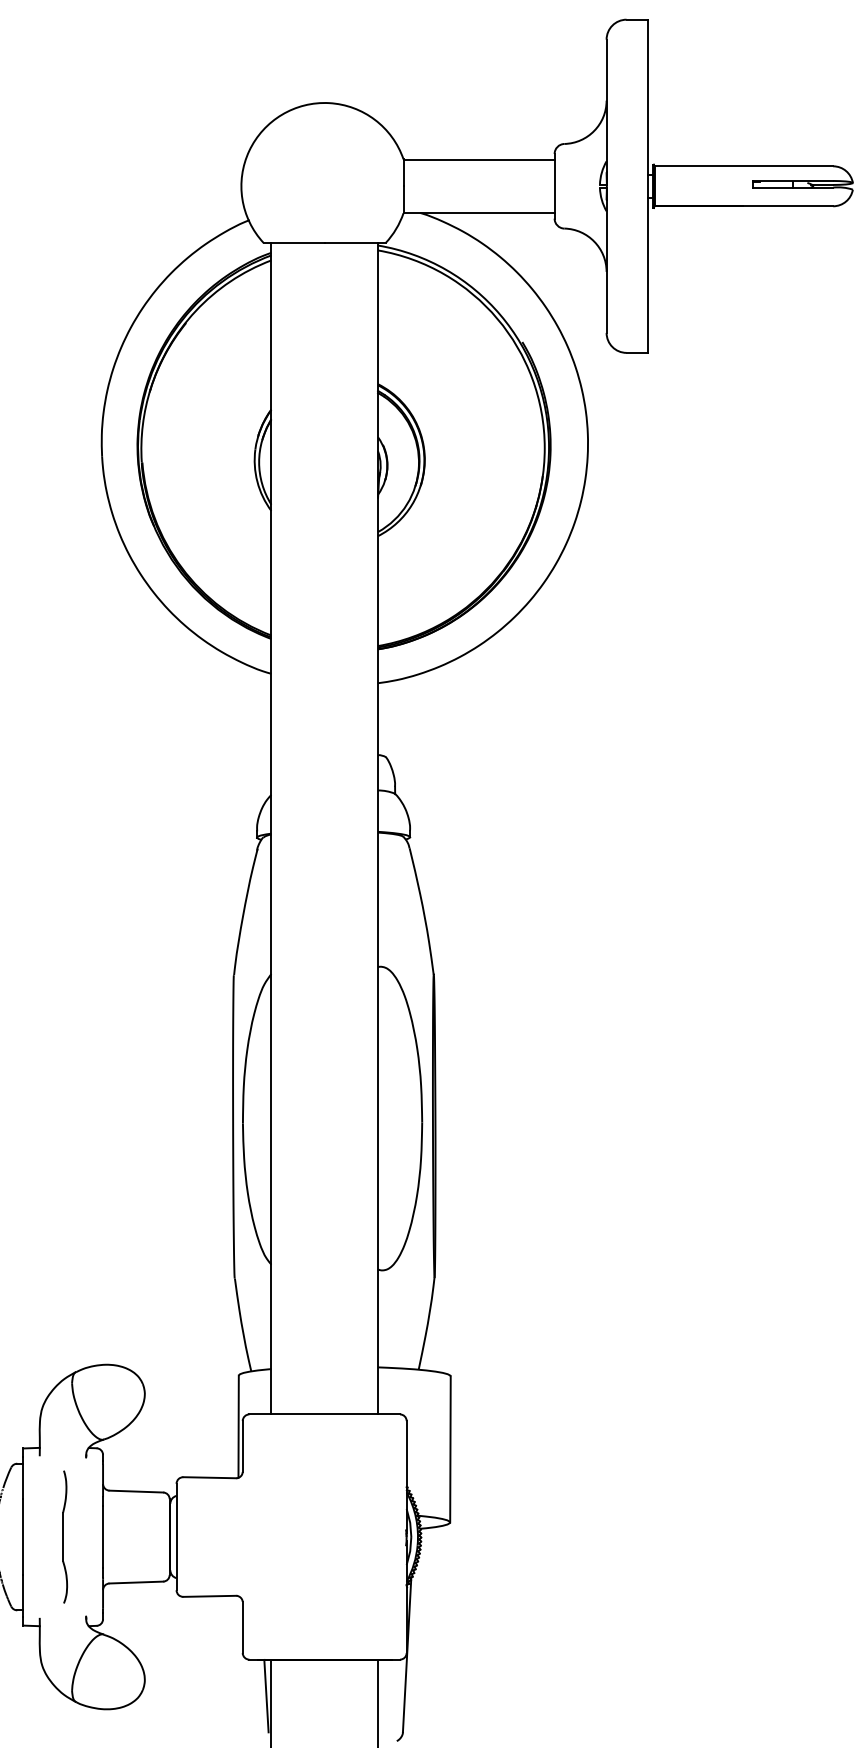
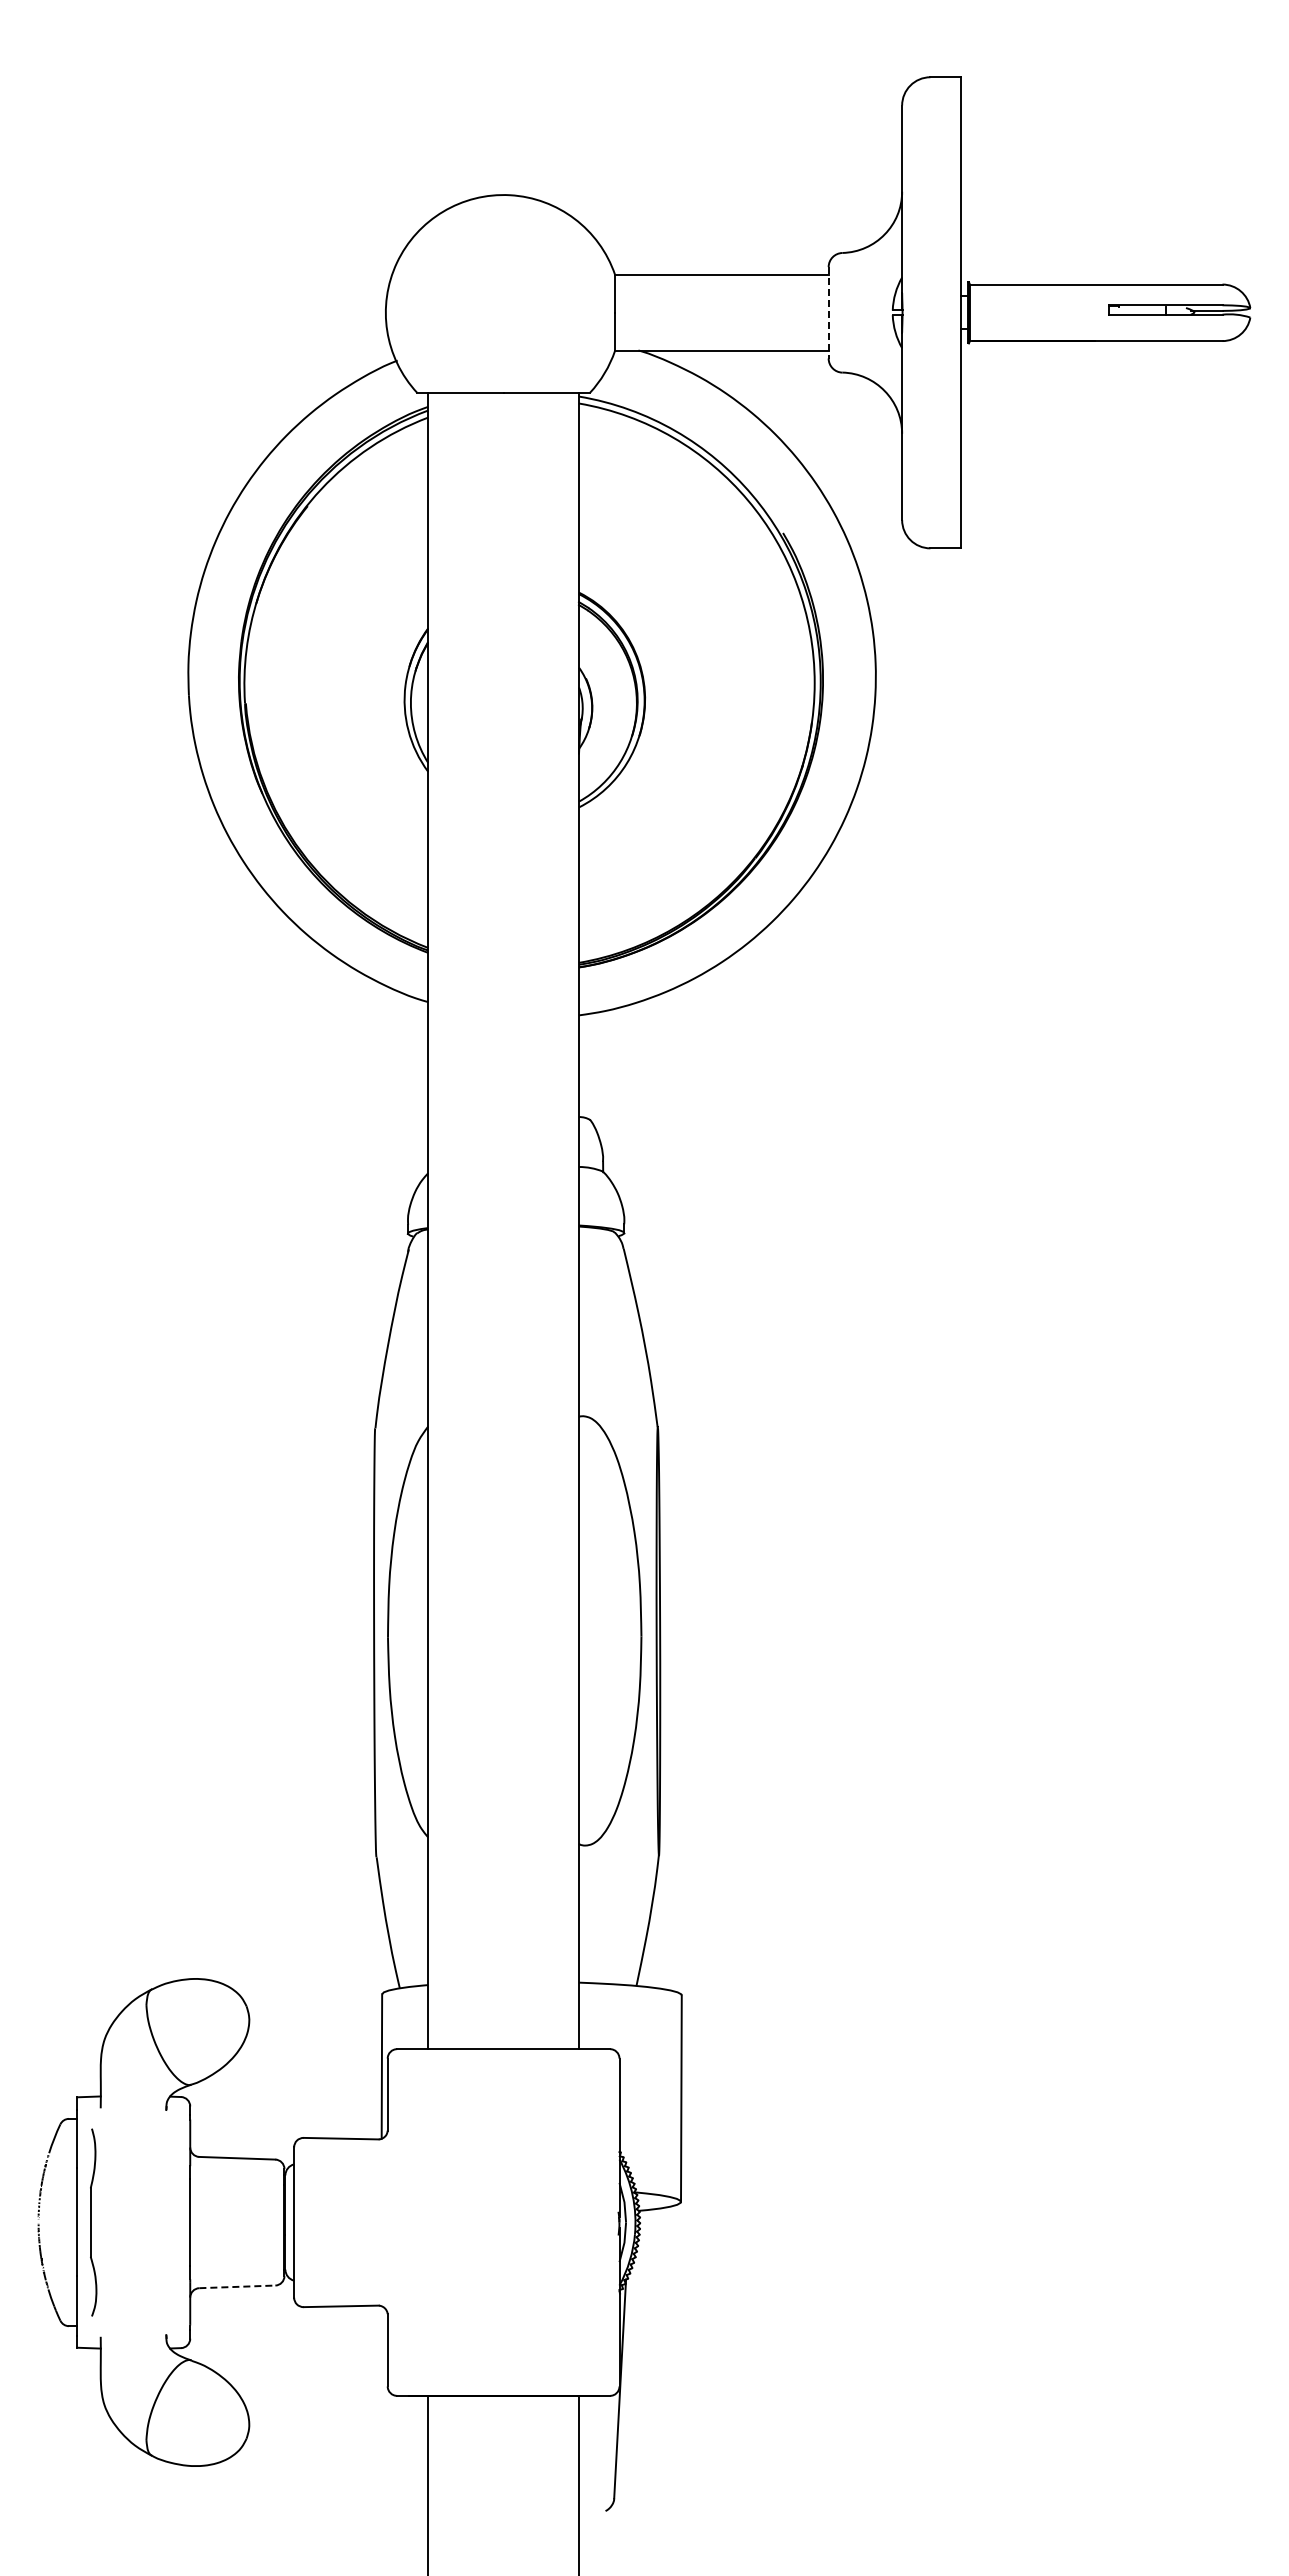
line: (554, 186) -> (828, 312), solid -> dashed
part: (65, 1537) -> (93, 2222), moved
line: (136, 1582) -> (237, 2286), solid -> dashed
line: (266, 1696) -> (421, 2447), removed

